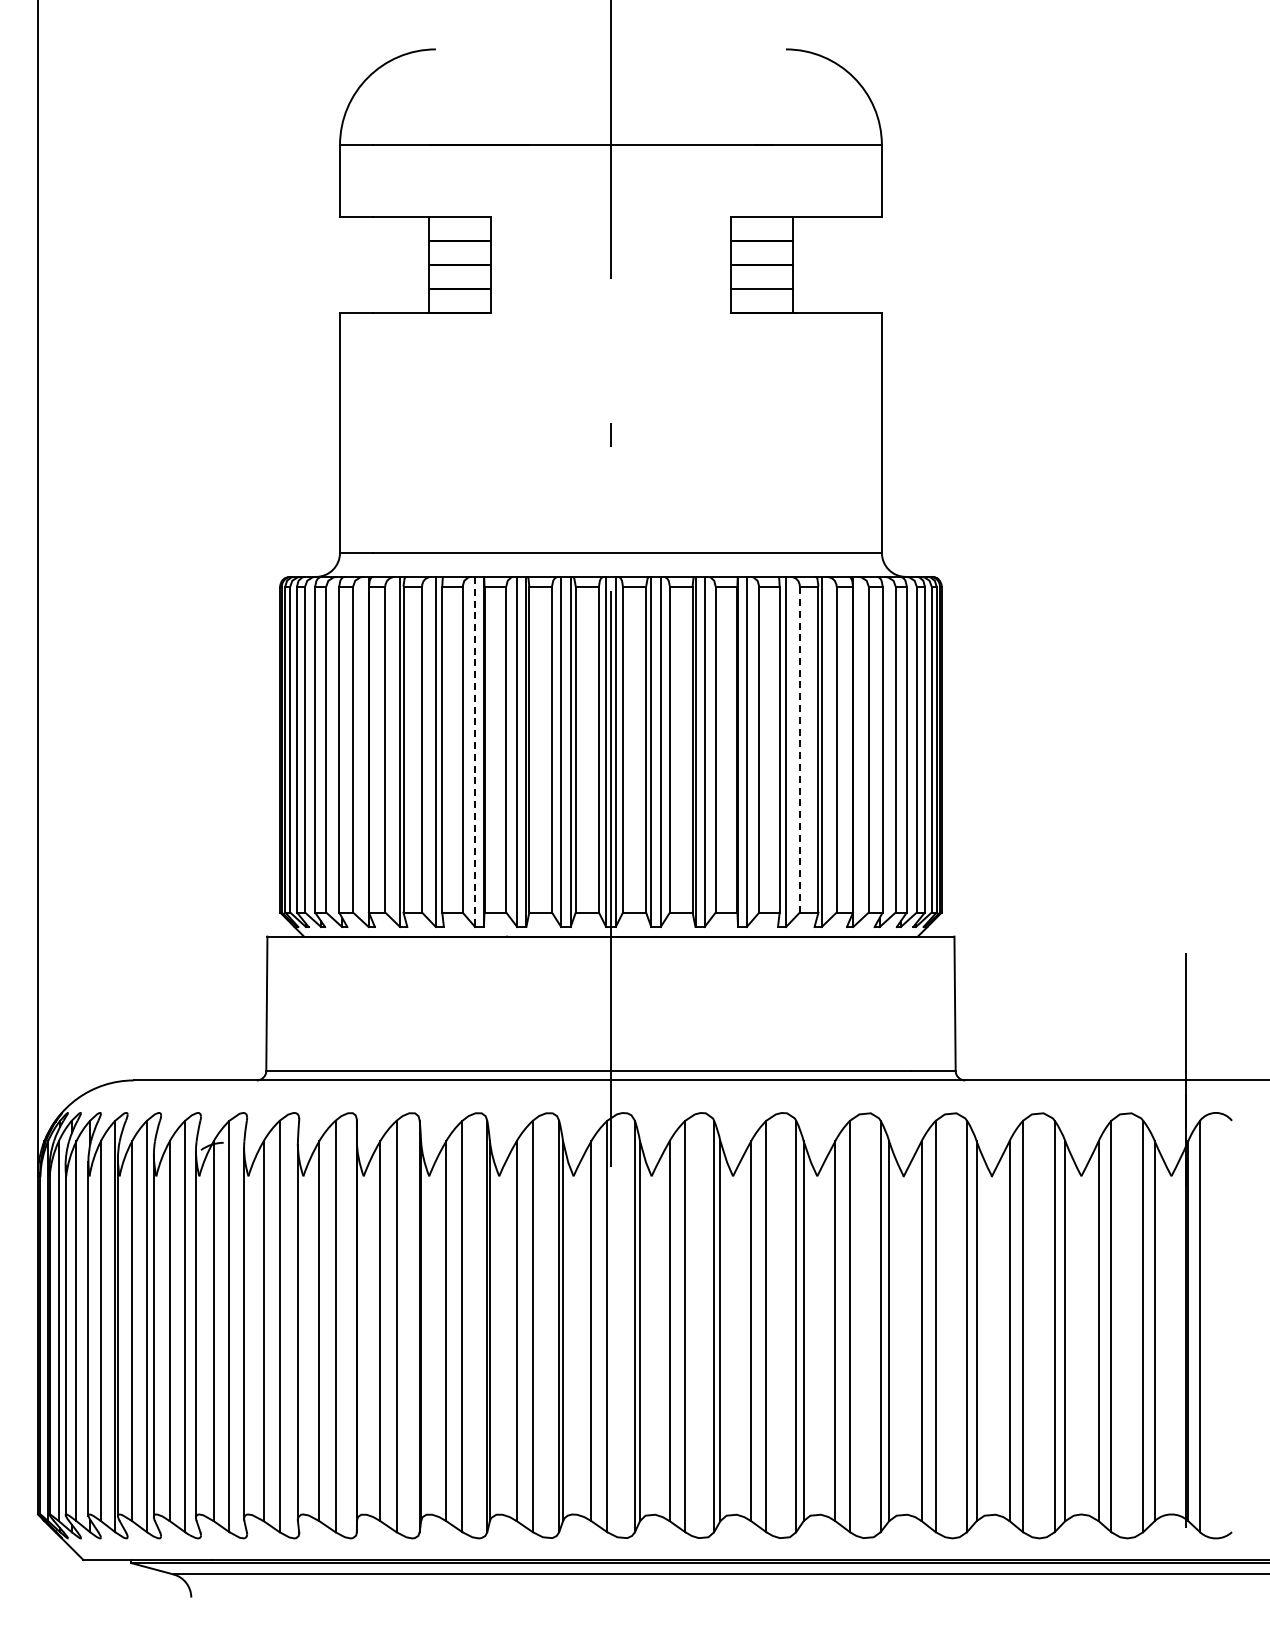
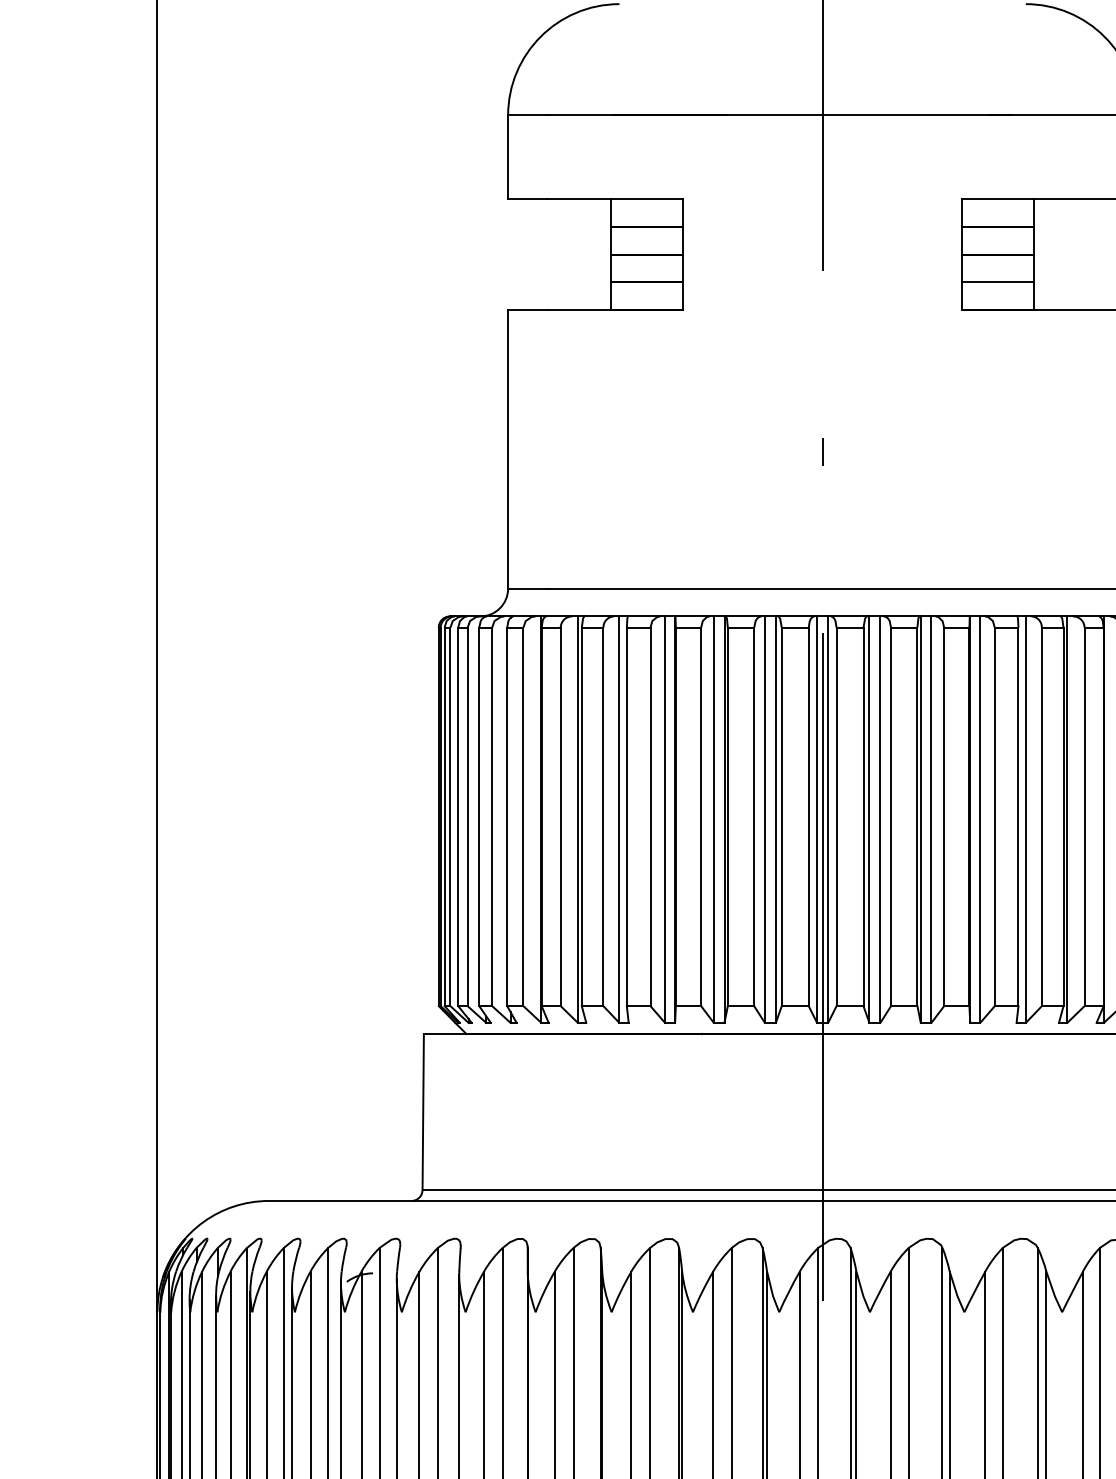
line: (799, 749) -> (1041, 816), dashed -> solid
line: (475, 752) -> (665, 820), dashed -> solid

